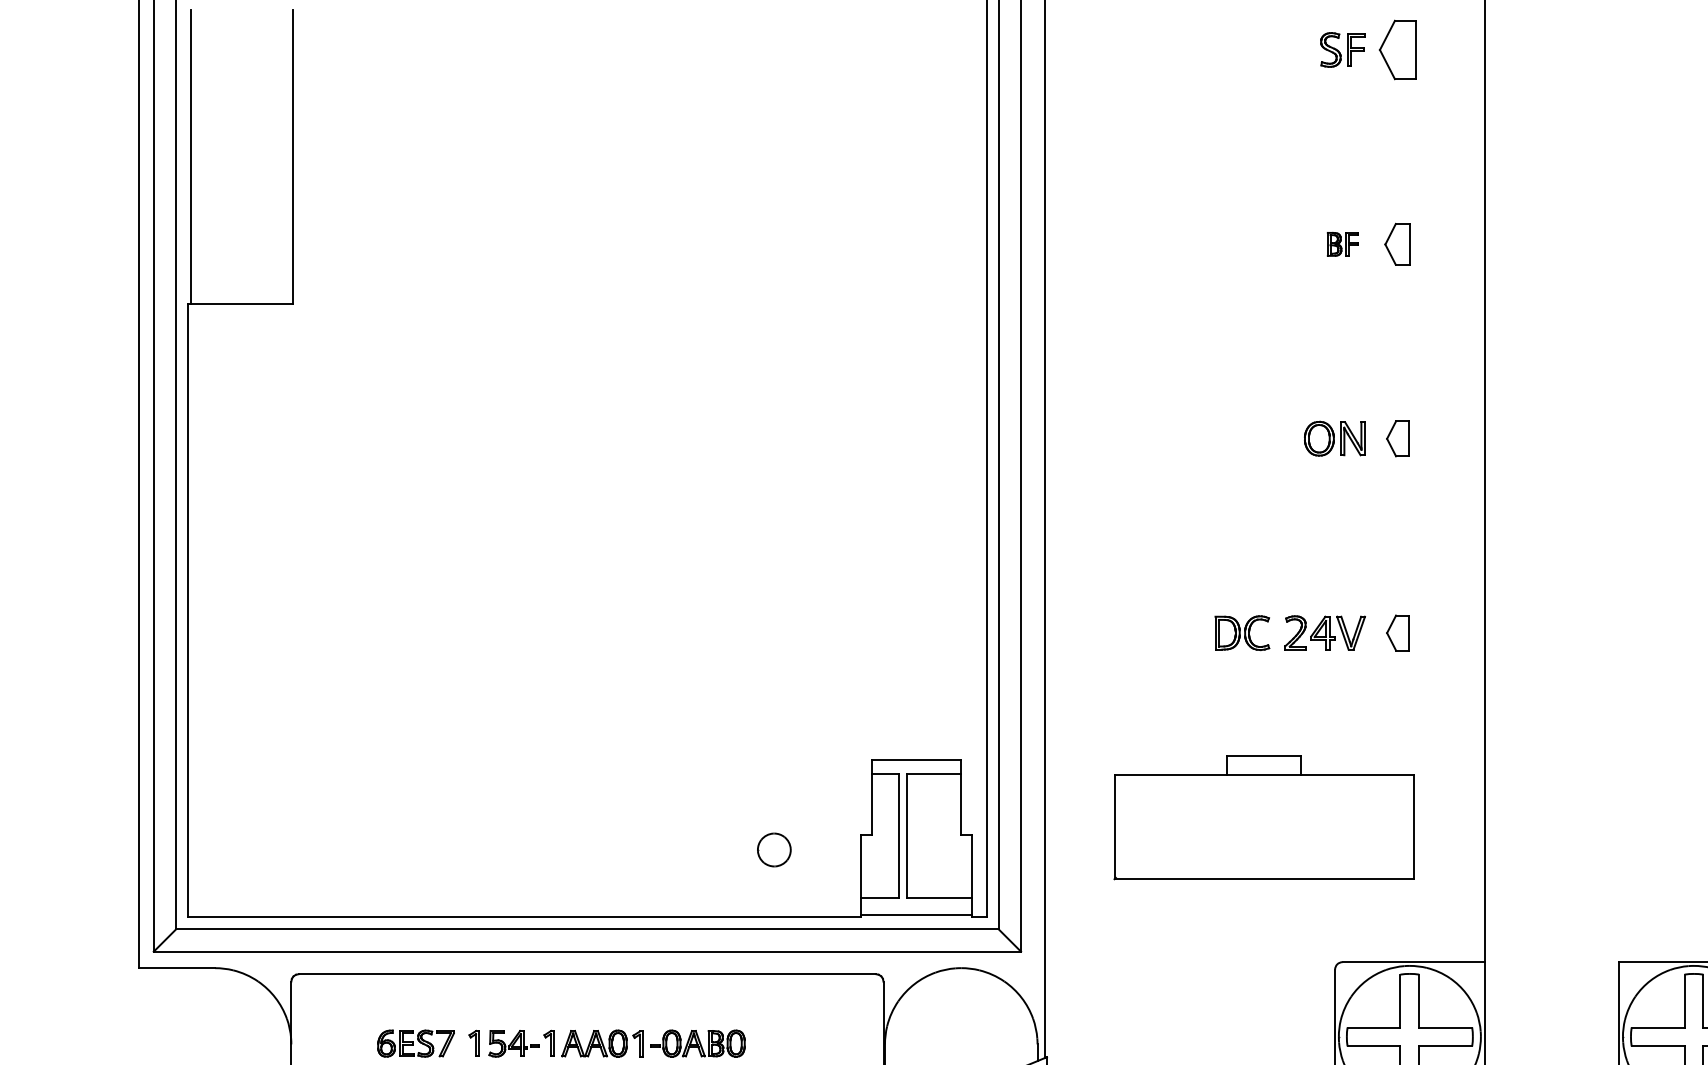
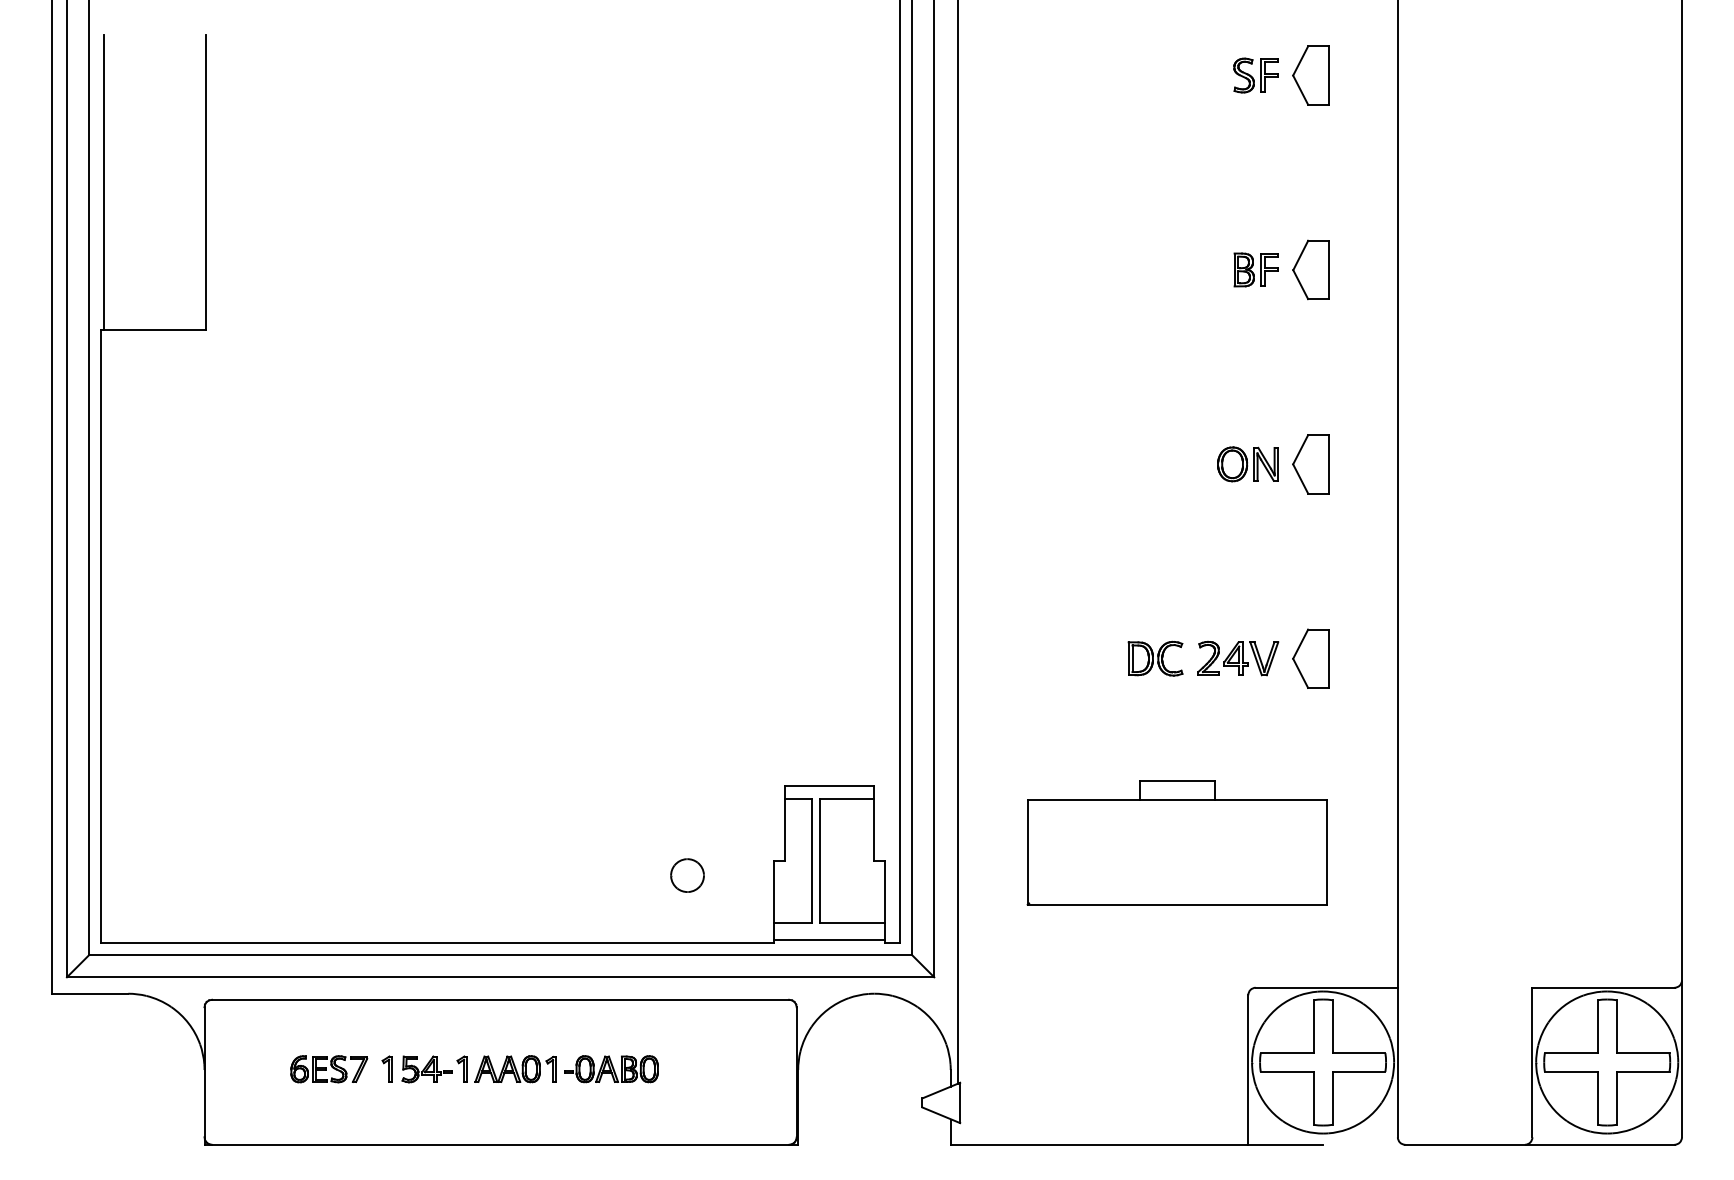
part: (1342, 243) -> (1255, 269), size x1.43
part: (1397, 243) -> (1310, 269), size x1.43
part: (1397, 438) -> (1310, 464), size x1.67
part: (1397, 632) -> (1310, 658), size x1.67

